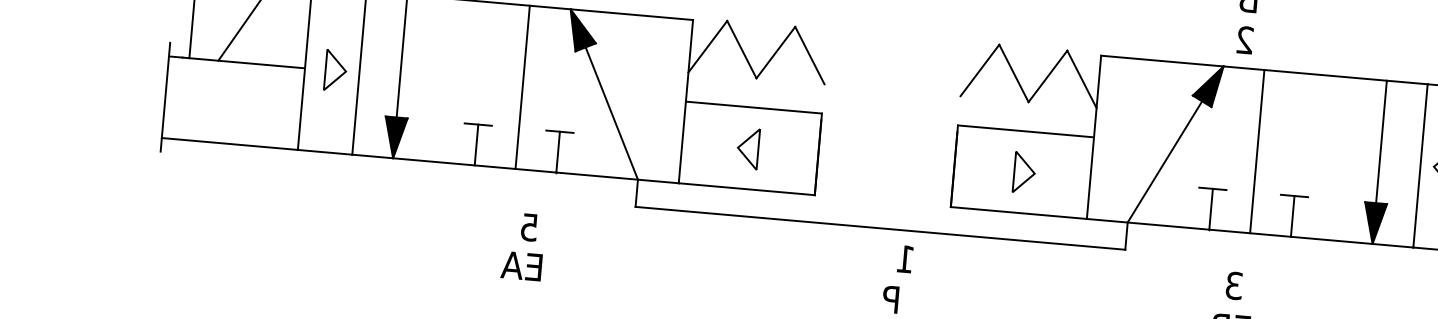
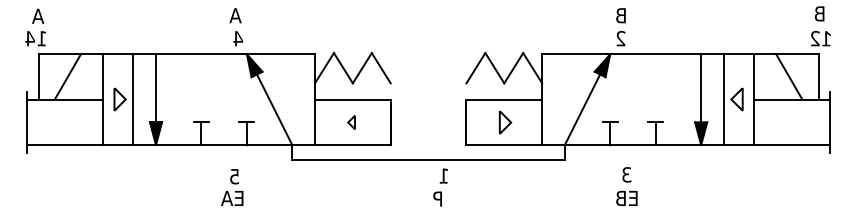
line: (523, 87) -> (224, 99), removed
part: (747, 148) -> (351, 122), size x0.6
line: (1258, 151) -> (633, 99), removed

